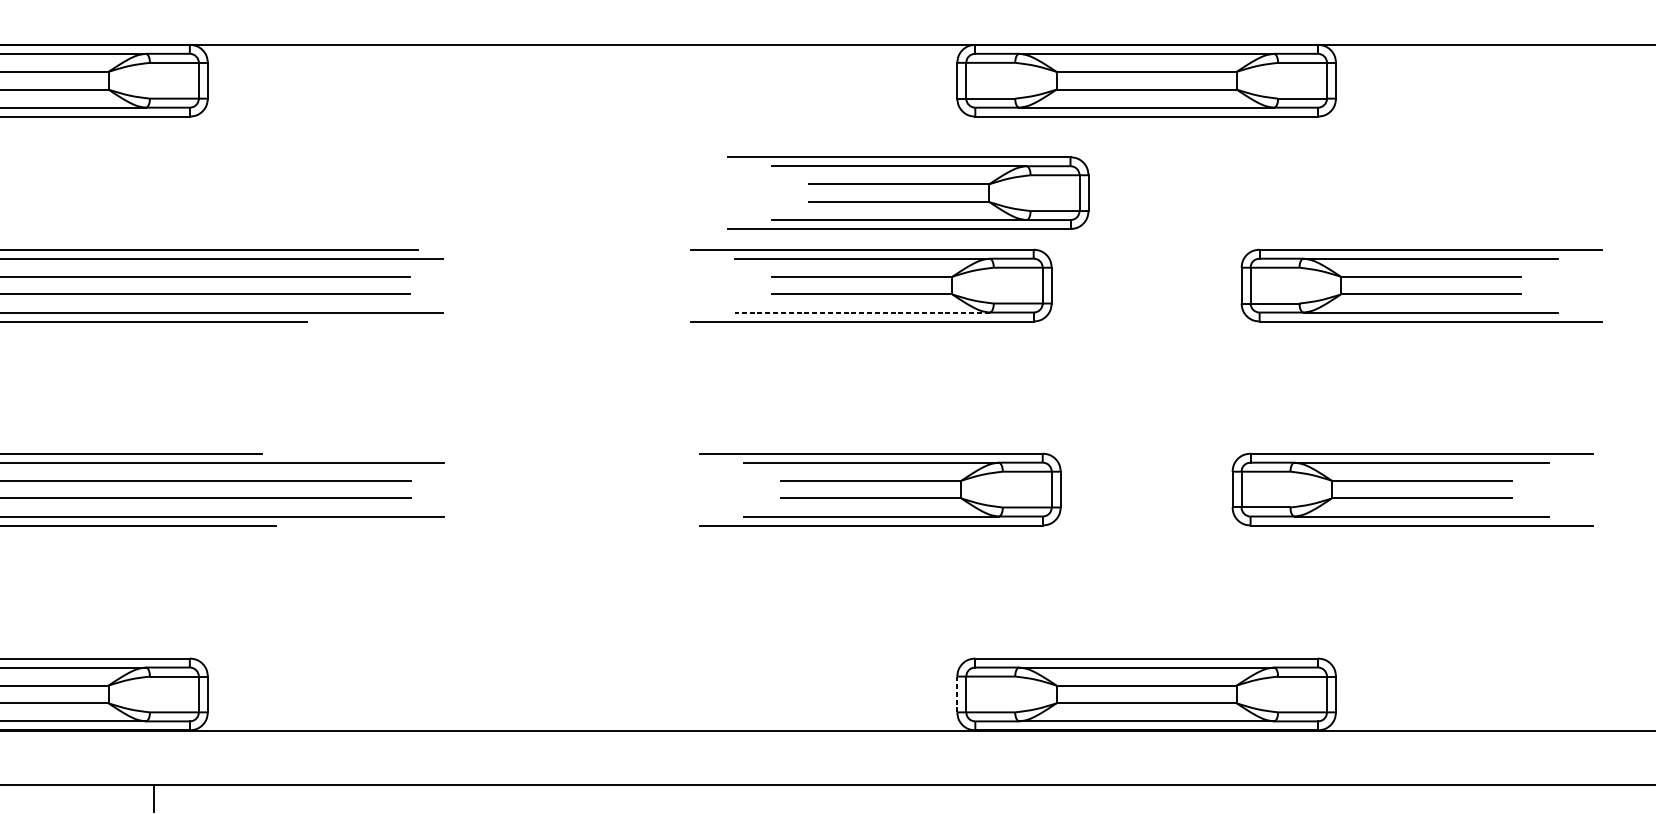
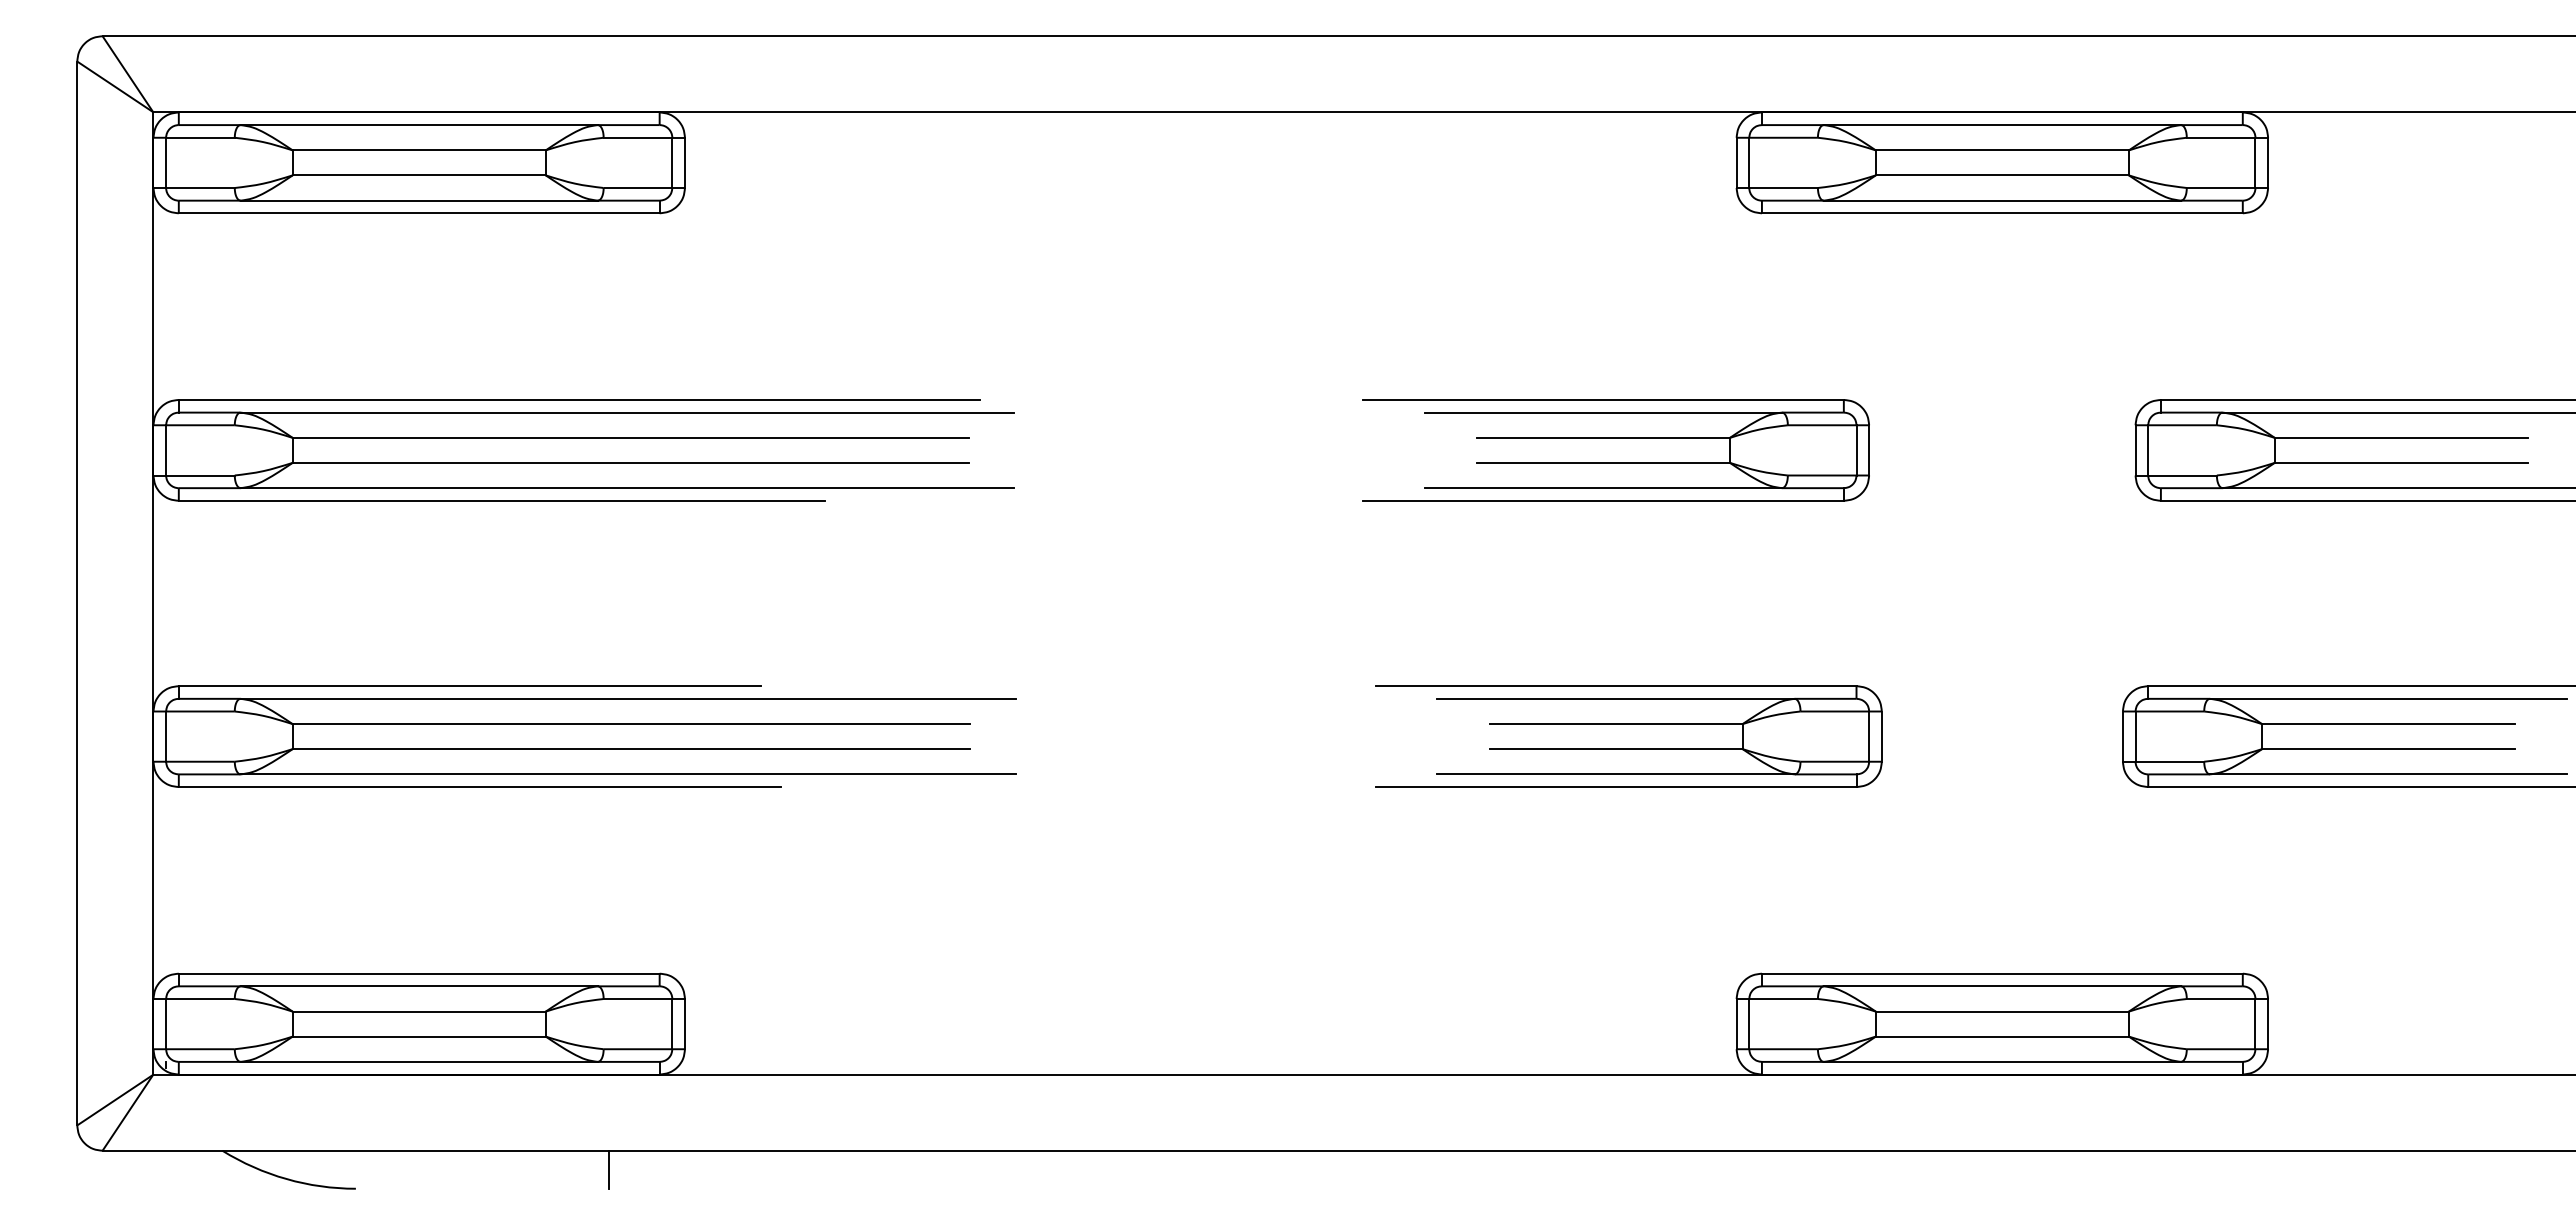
part: (908, 184) -> (1667, 308), removed
line: (862, 312) -> (1603, 488), dashed -> solid
line: (957, 694) -> (1736, 1023), dashed -> solid

